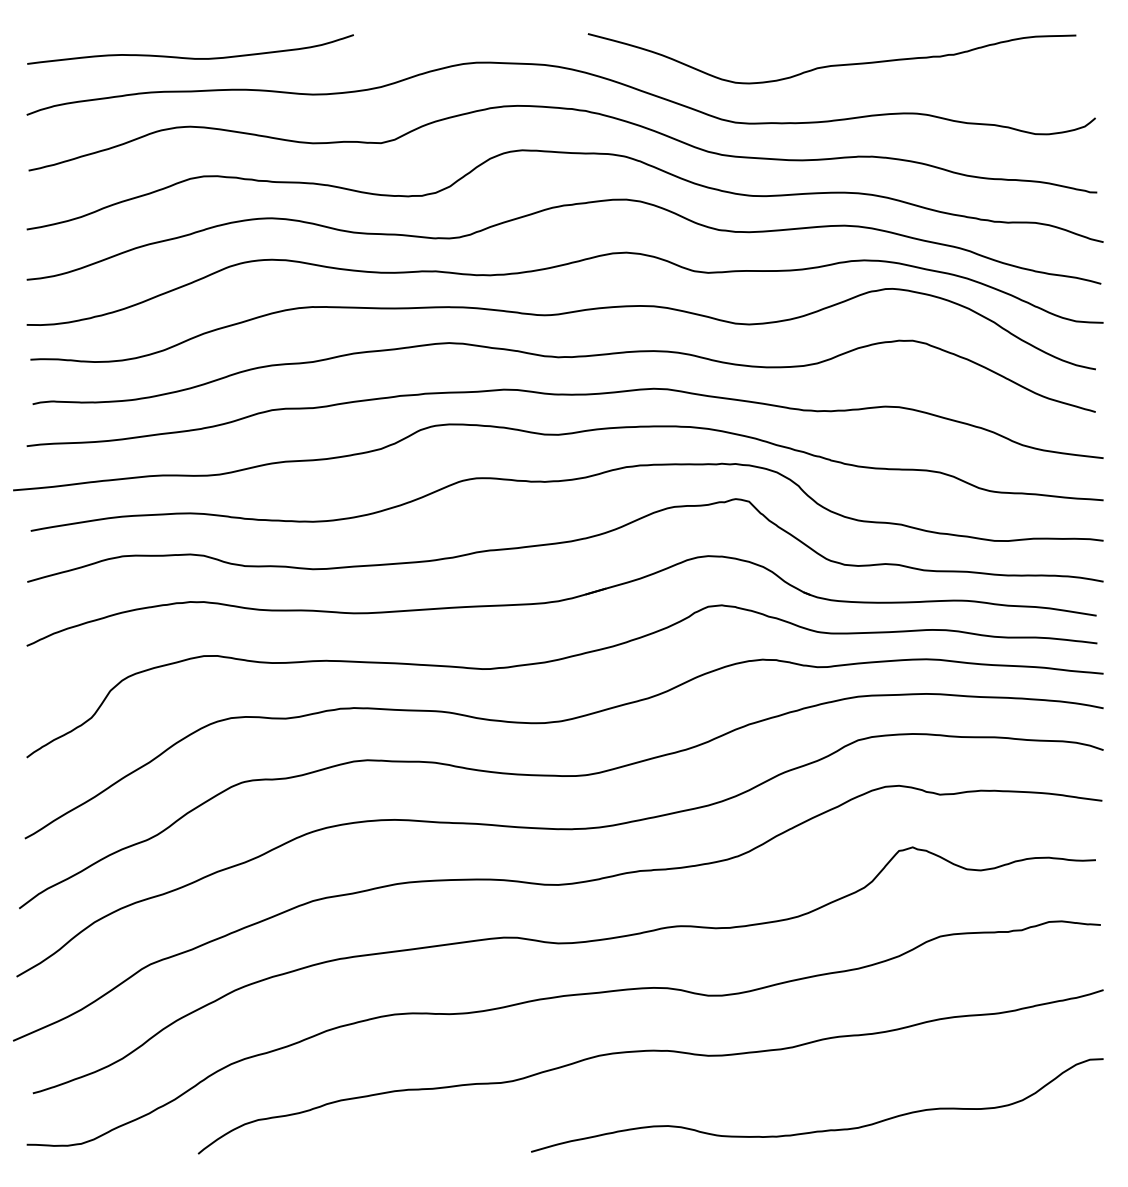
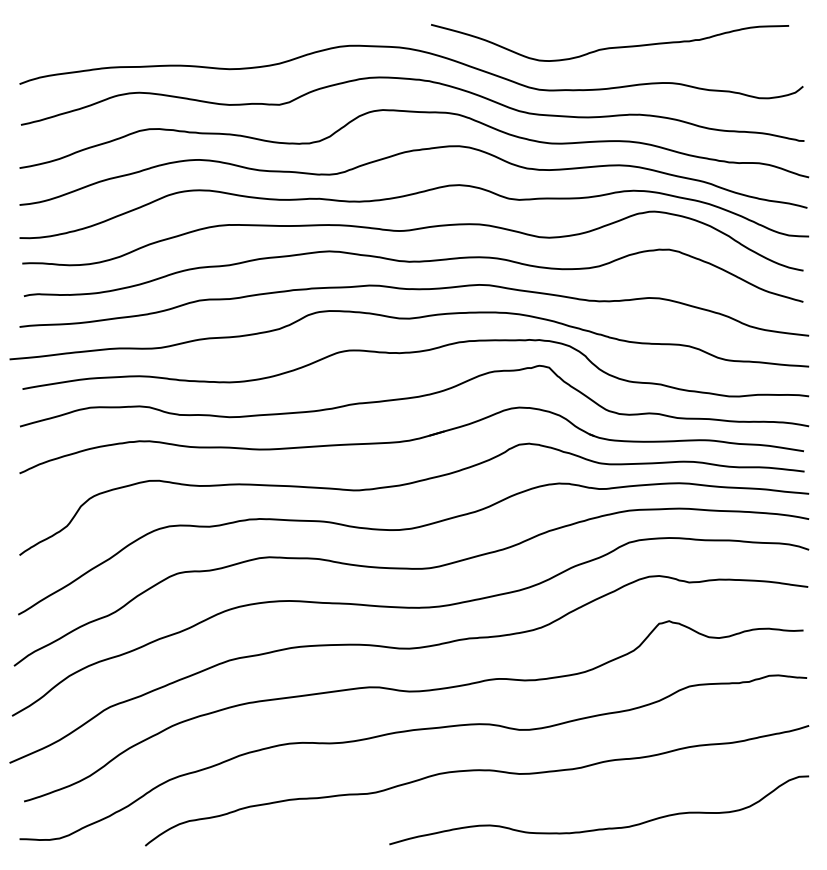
curve: (190, 57) -> (139, 42), removed

